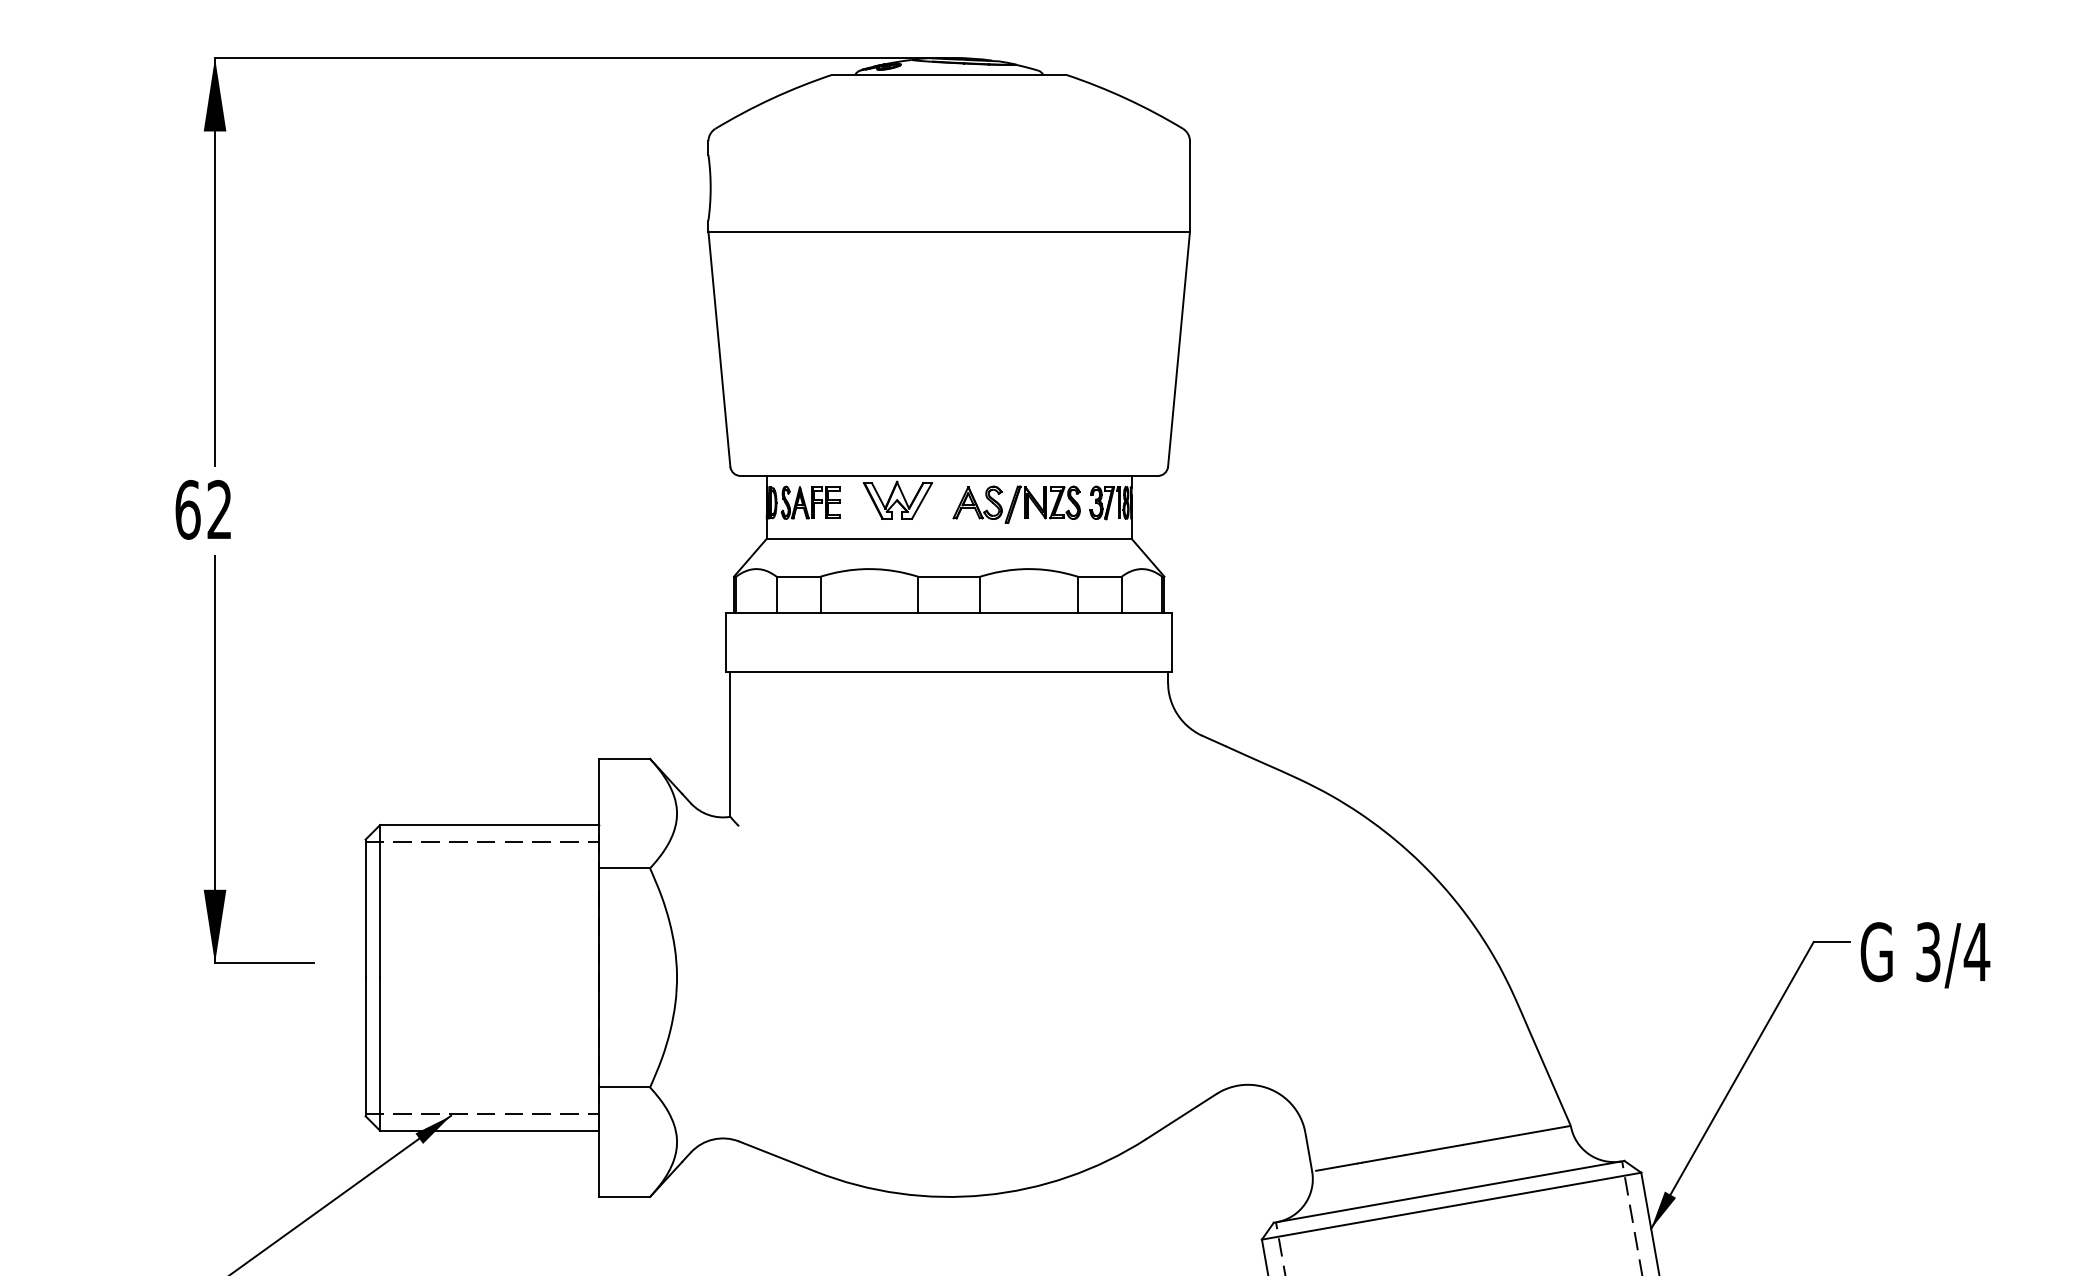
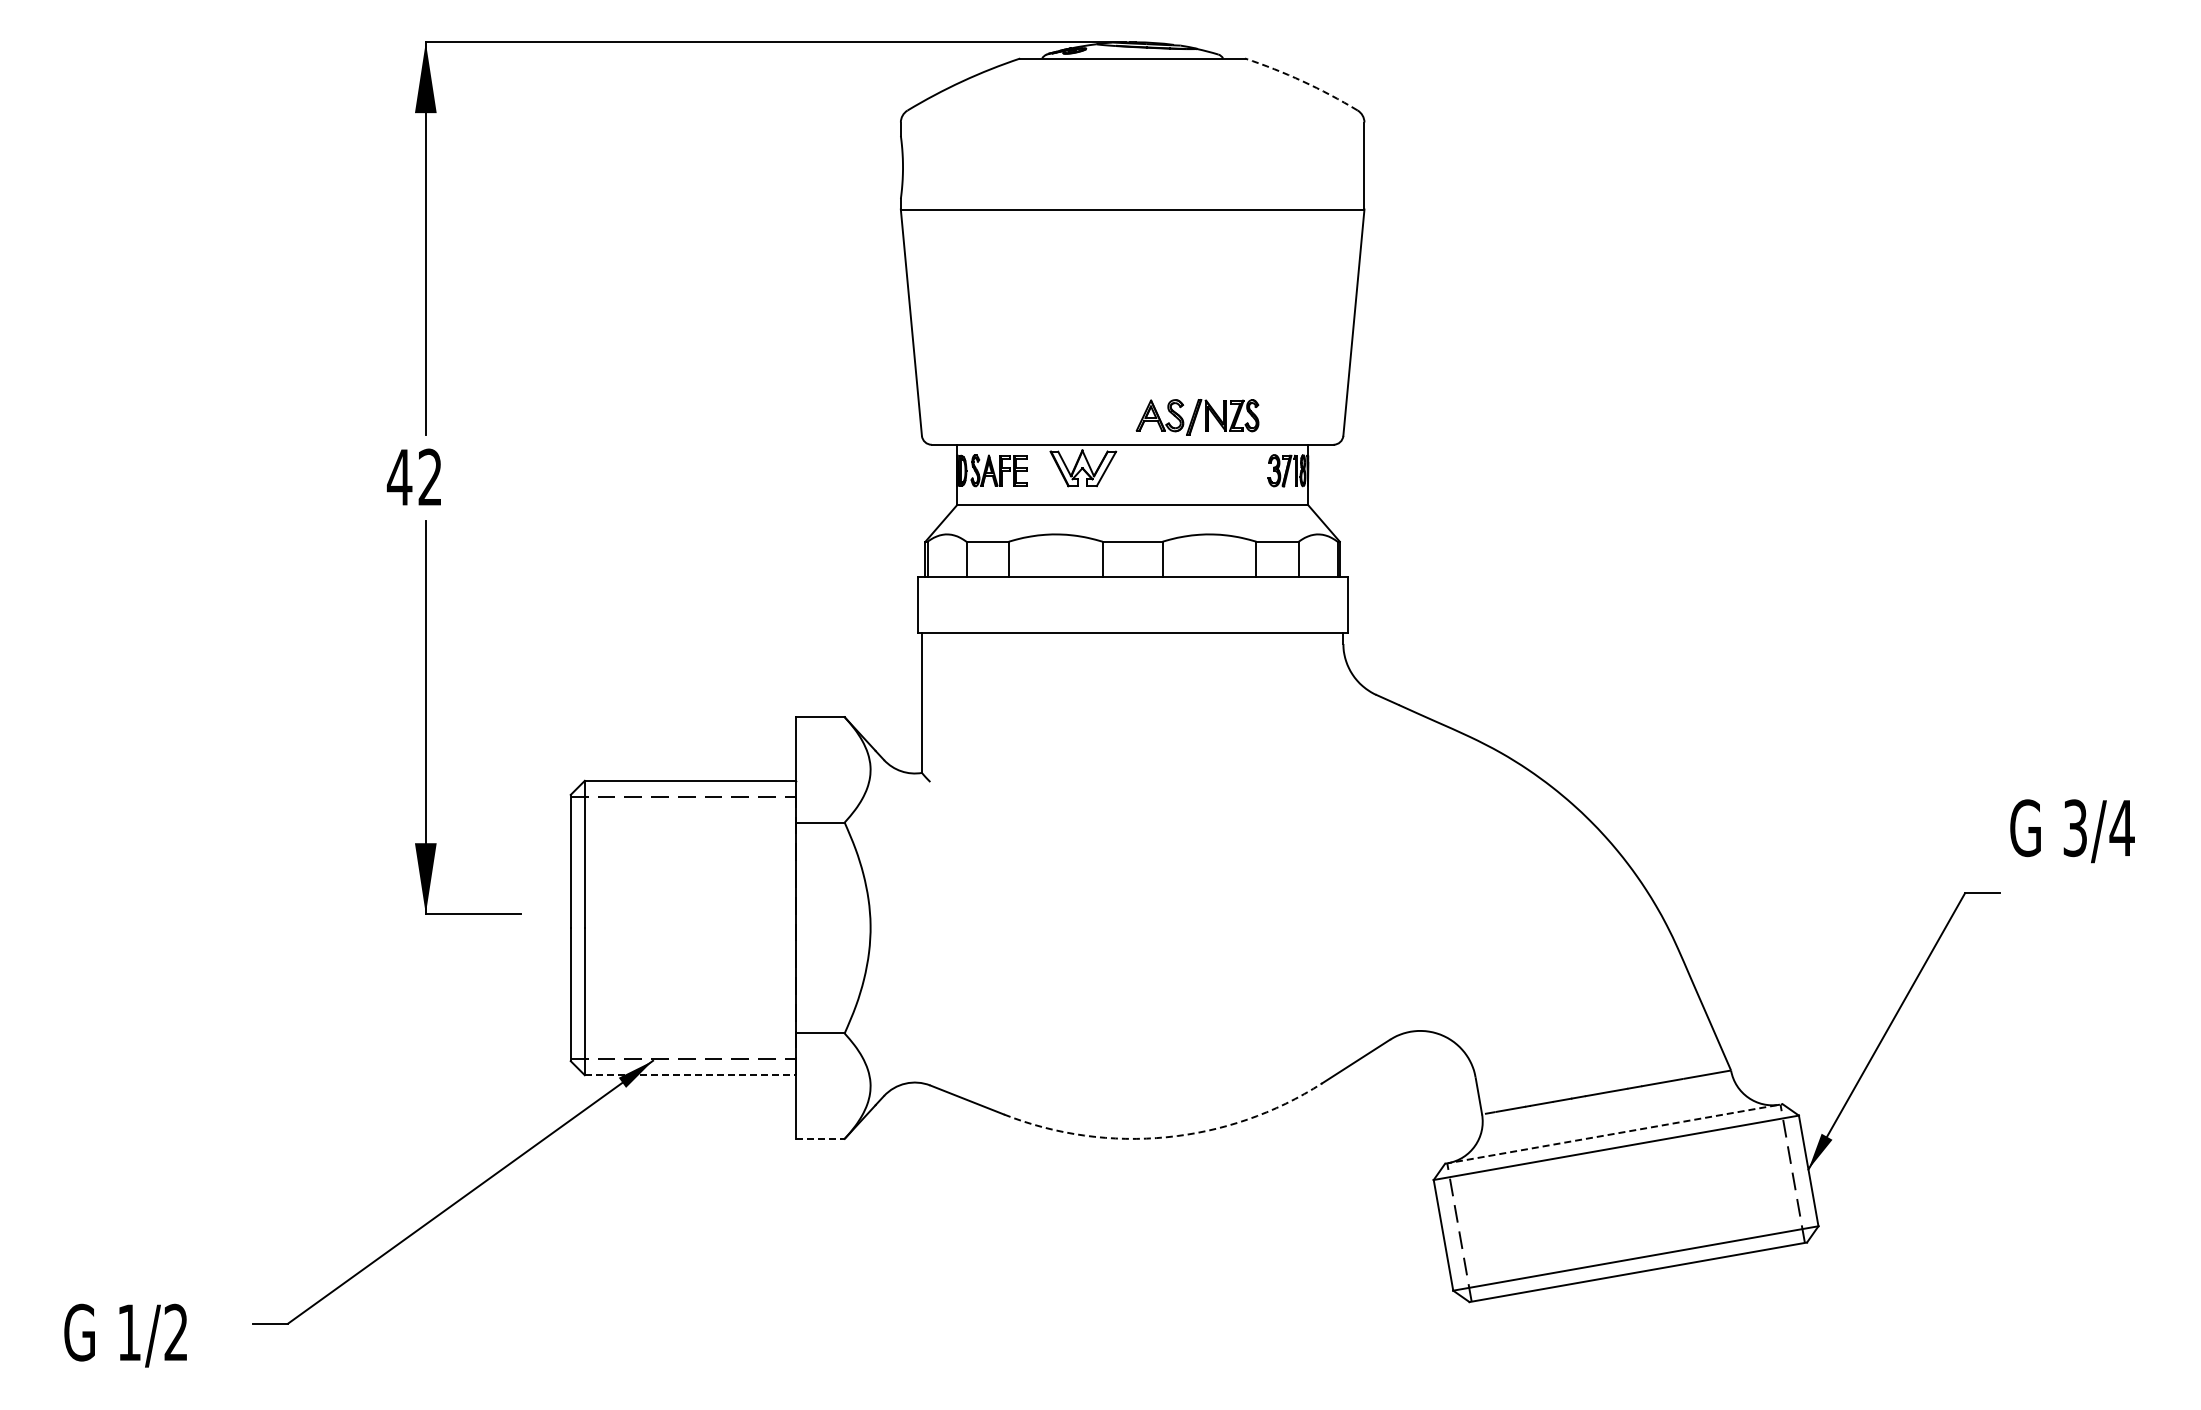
arc: (1125, 98) -> (1302, 81), solid -> dashed
part: (1016, 504) -> (1197, 417), moved
text: (187, 509) -> (399, 477), 62 -> 42
text: (1925, 955) -> (2072, 831), moved
line: (489, 1131) -> (690, 1075), solid -> dashed
line: (1449, 1191) -> (1614, 1133), solid -> dashed
arc: (984, 1195) -> (1166, 1137), solid -> dashed
line: (624, 1196) -> (820, 1138), solid -> dashed

